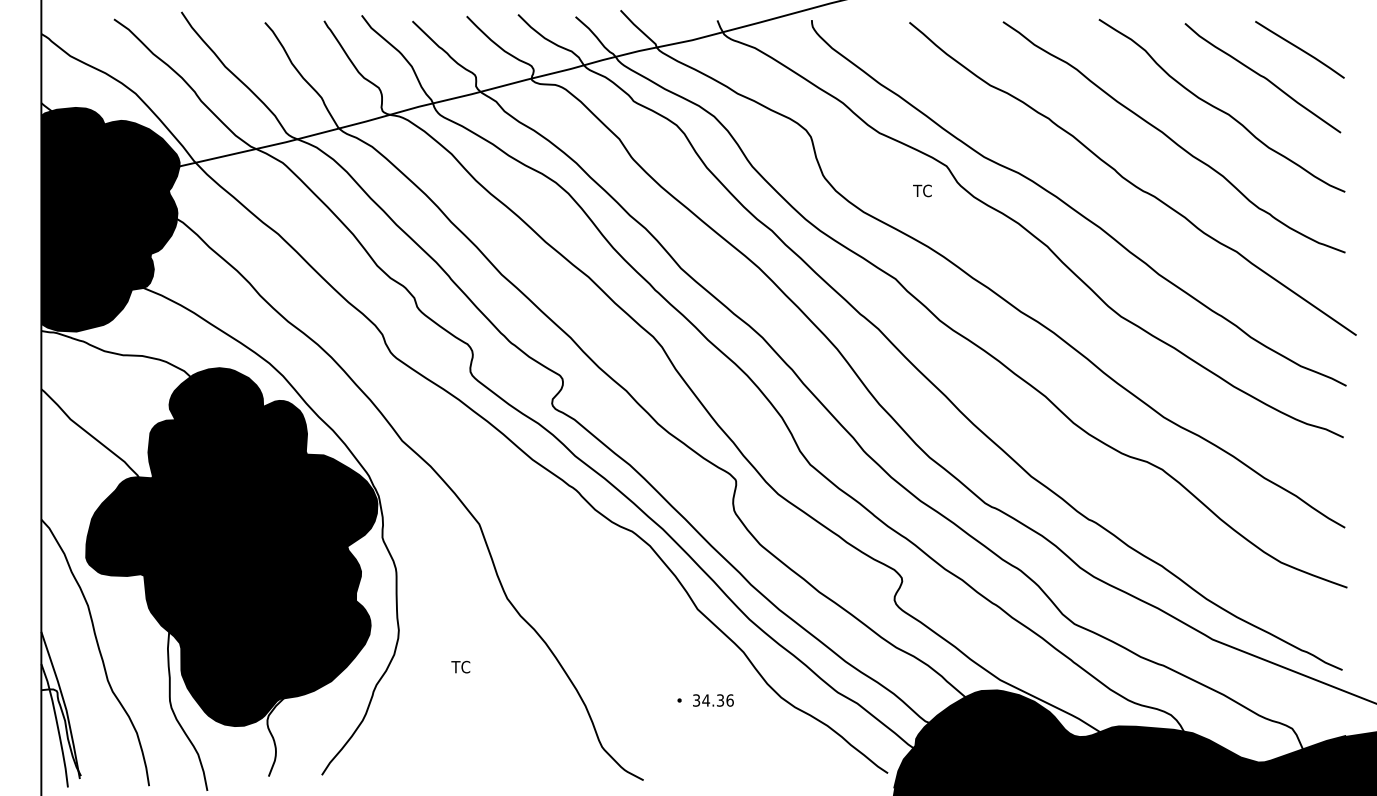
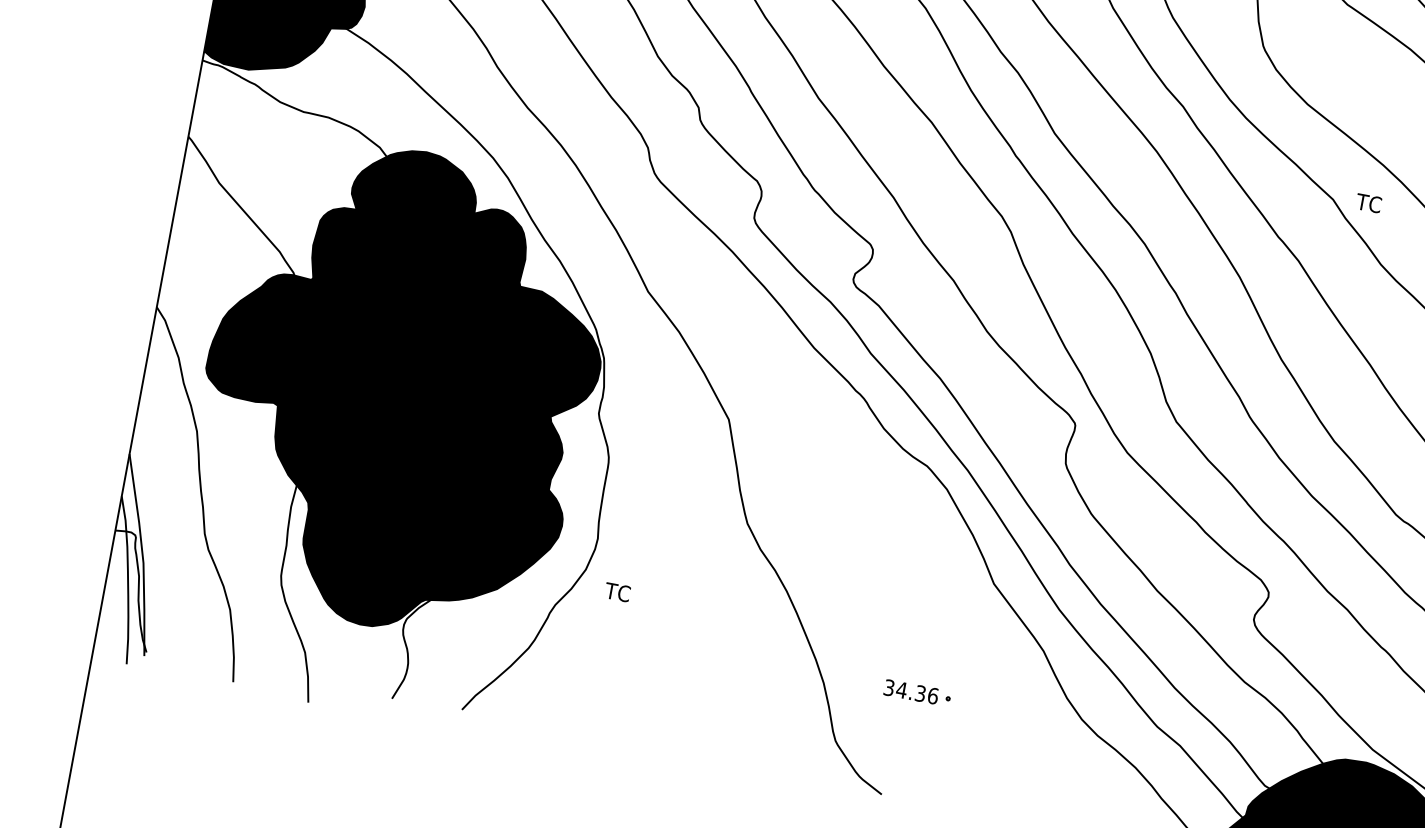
text: (922, 190) -> (1368, 202), moved
text: (460, 666) -> (617, 591), moved
text: (713, 700) -> (911, 691), moved

